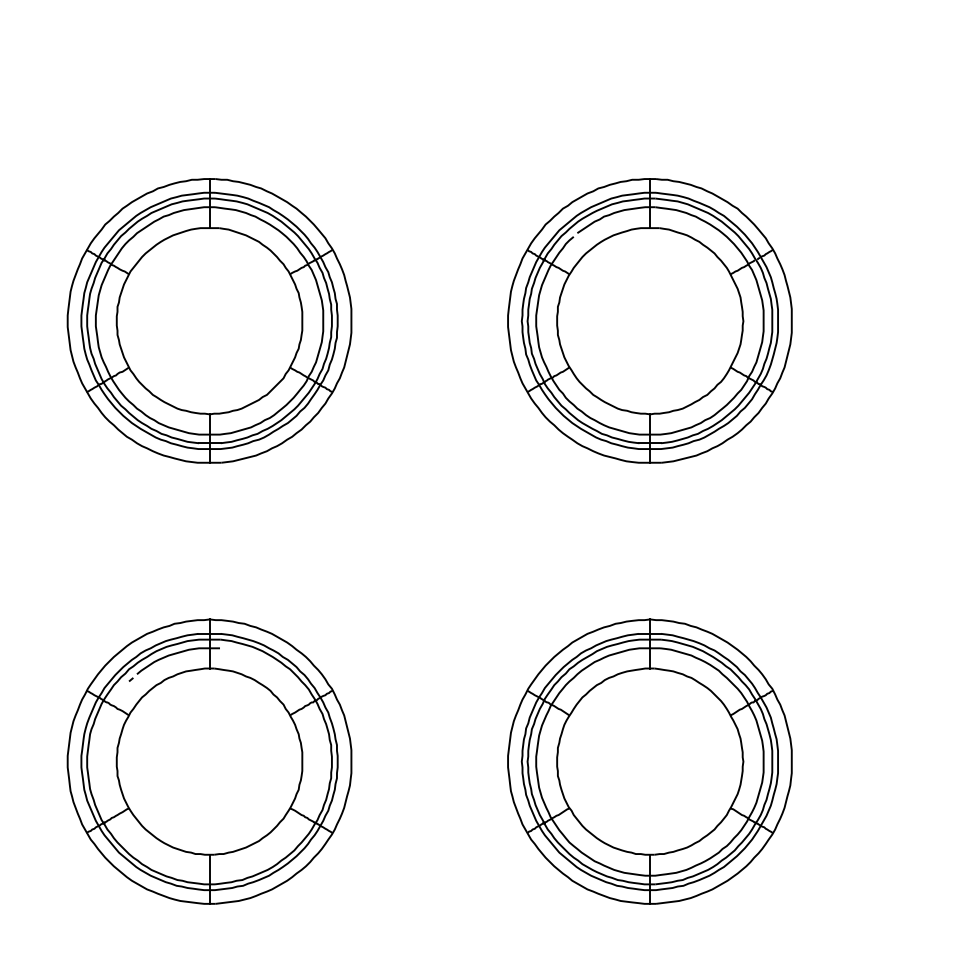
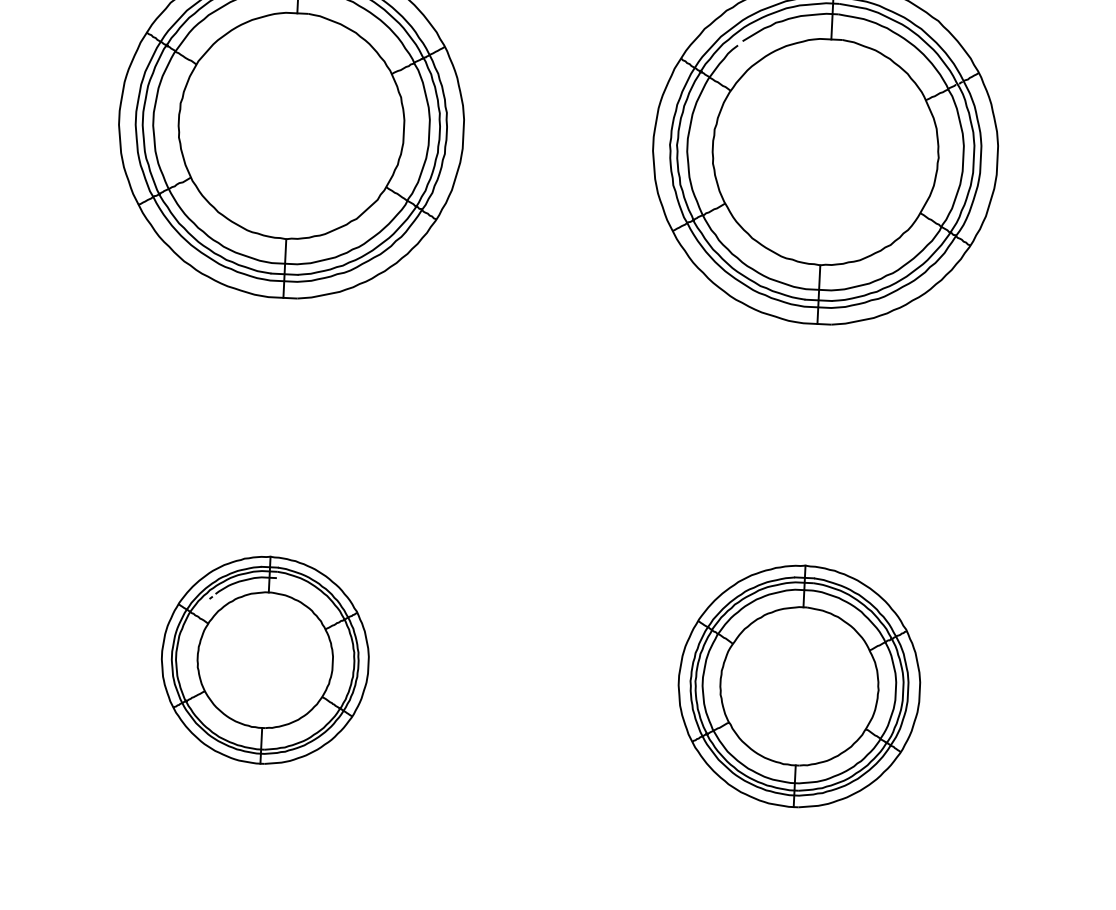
part: (209, 761) -> (265, 660), size x0.6
part: (649, 761) -> (798, 686), size x0.7

